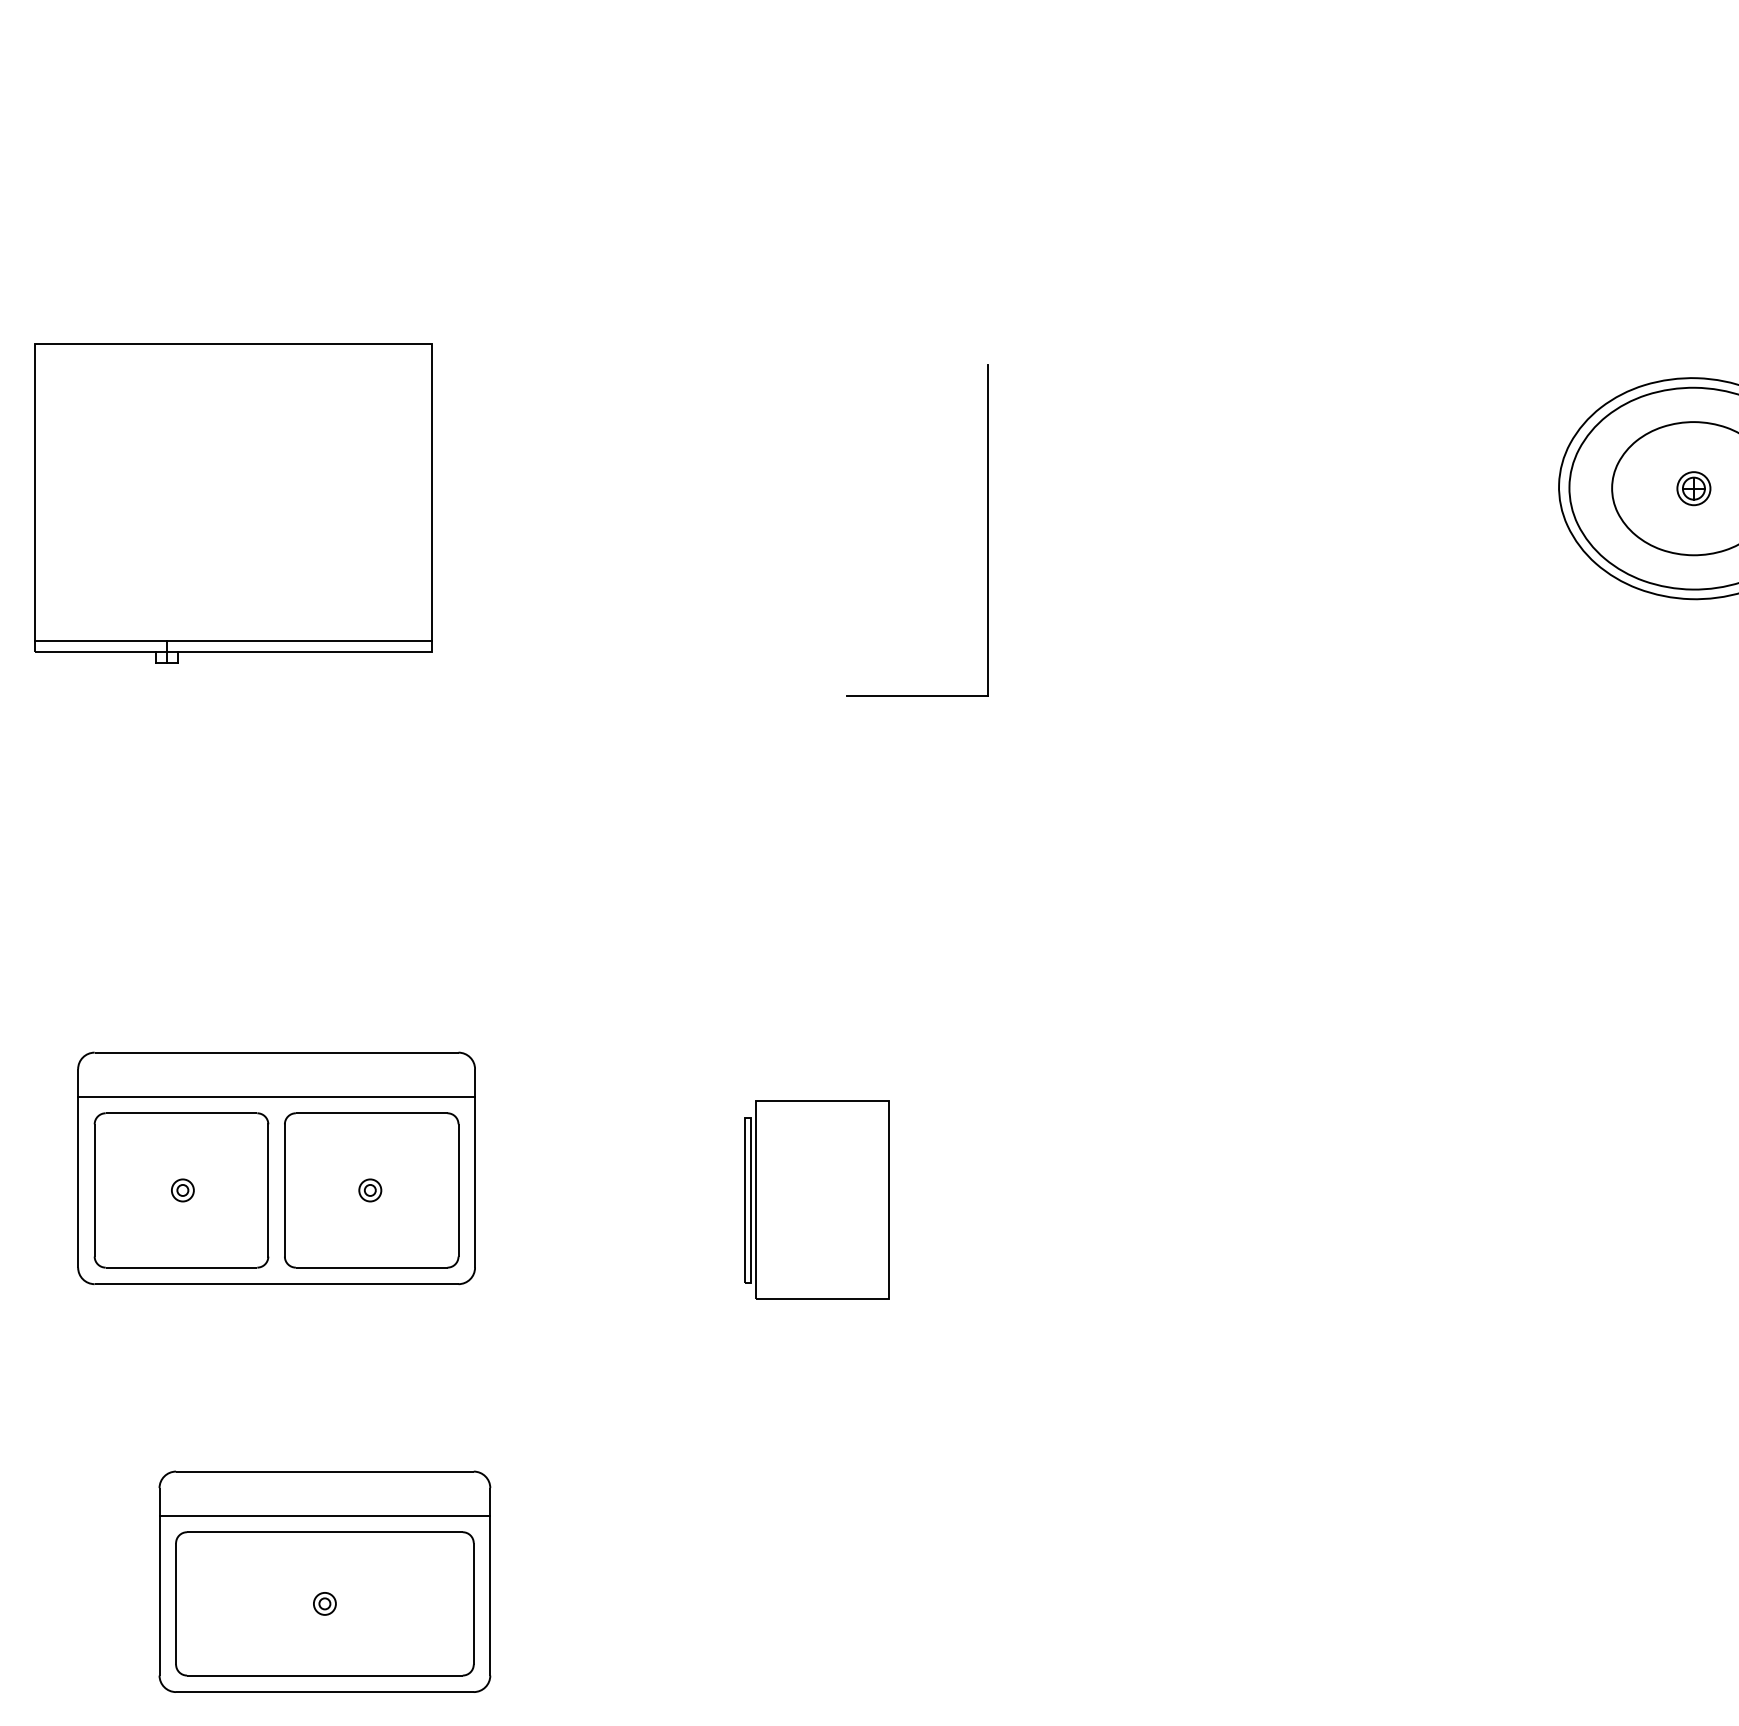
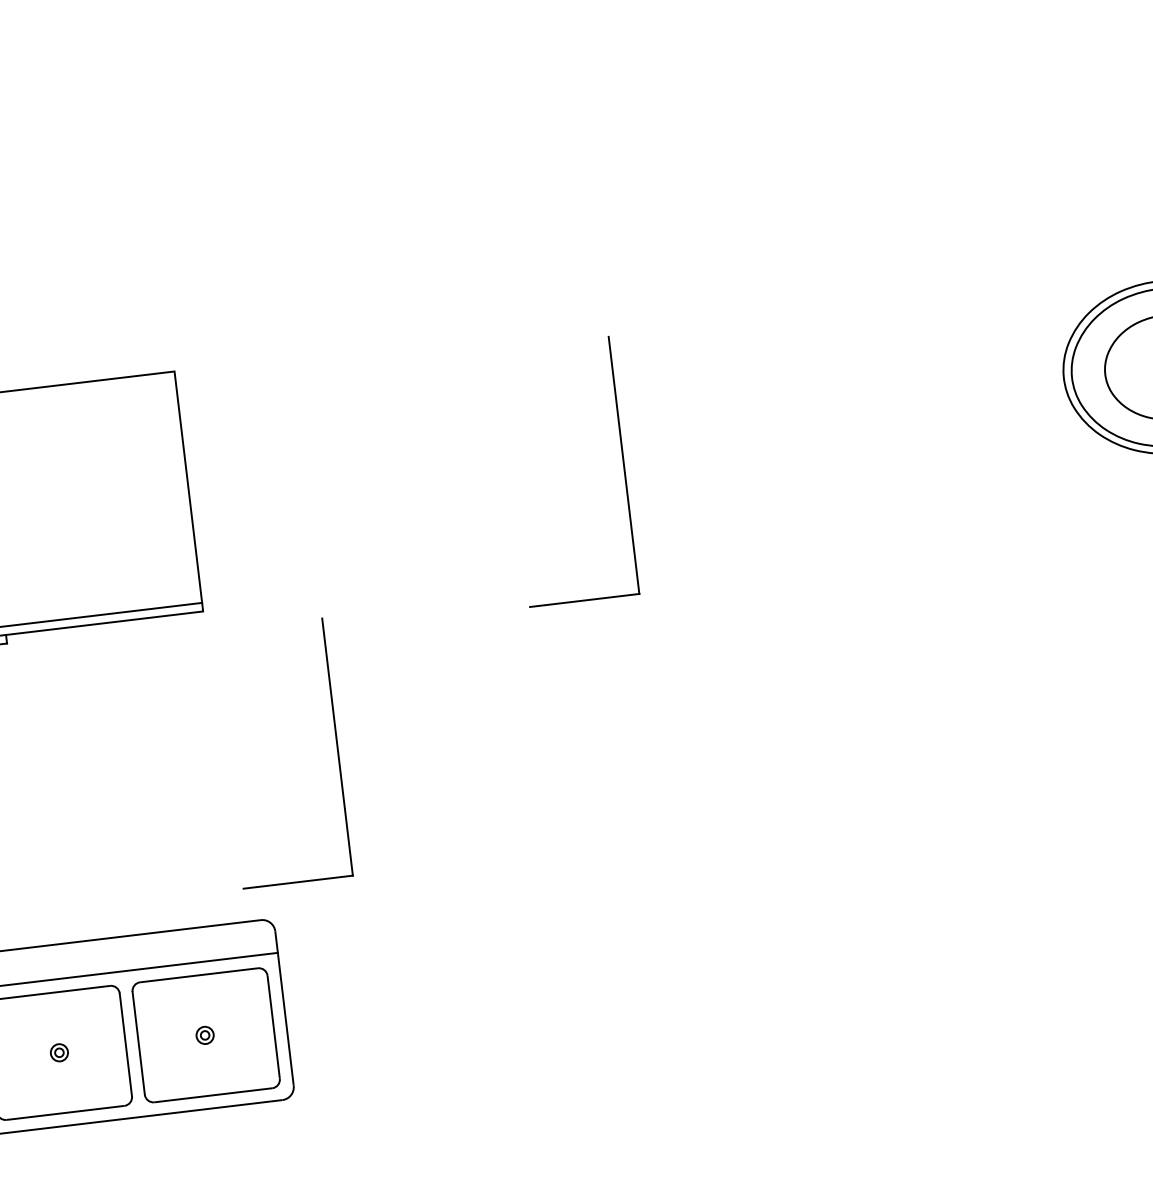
part: (581, 844) -> (337, 746), added
part: (816, 1199) -> (552, 1001), removed

